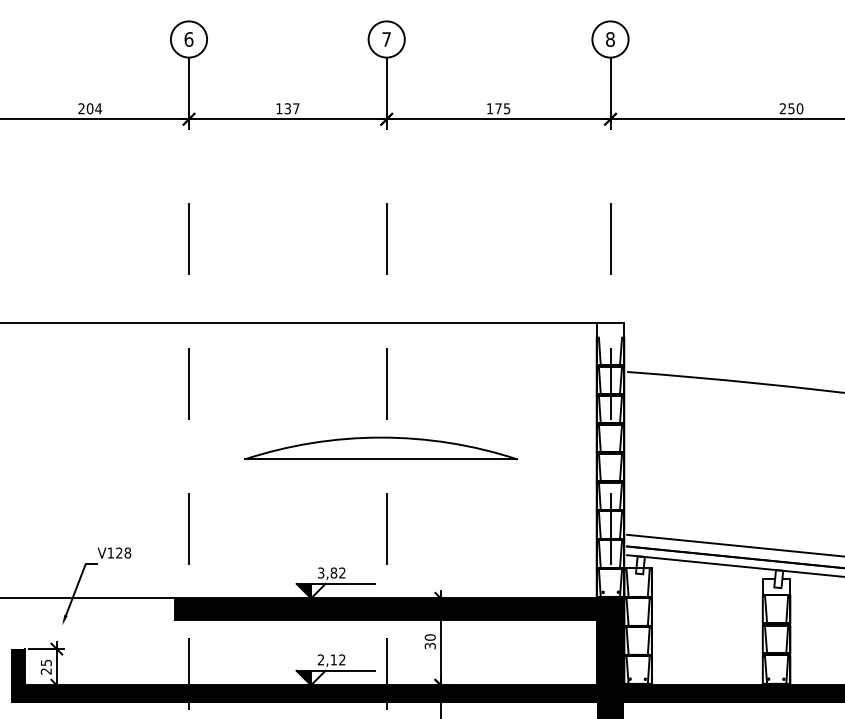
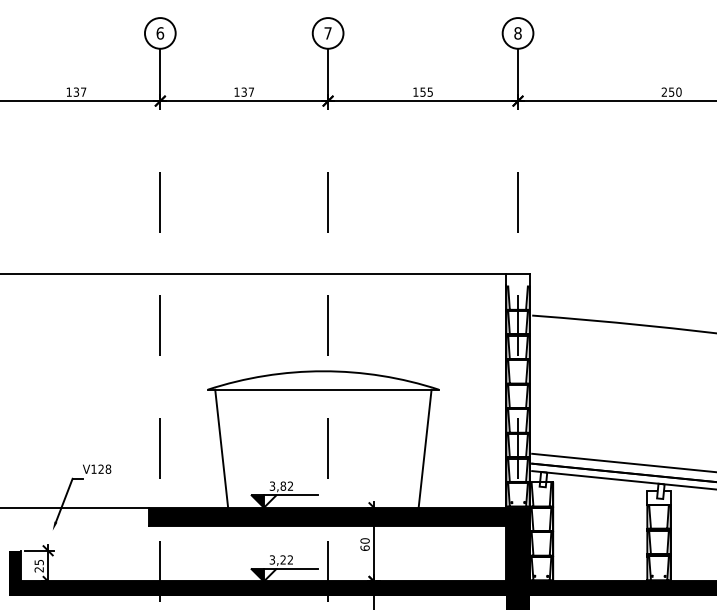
text: (90, 108) -> (76, 91), 204 -> 137
text: (498, 108) -> (423, 91), 175 -> 155
line: (260, 528) -> (221, 448), added
line: (500, 528) -> (424, 448), added
text: (429, 645) -> (364, 547), 30 -> 60
text: (326, 659) -> (277, 559), 2,12 -> 3,22

